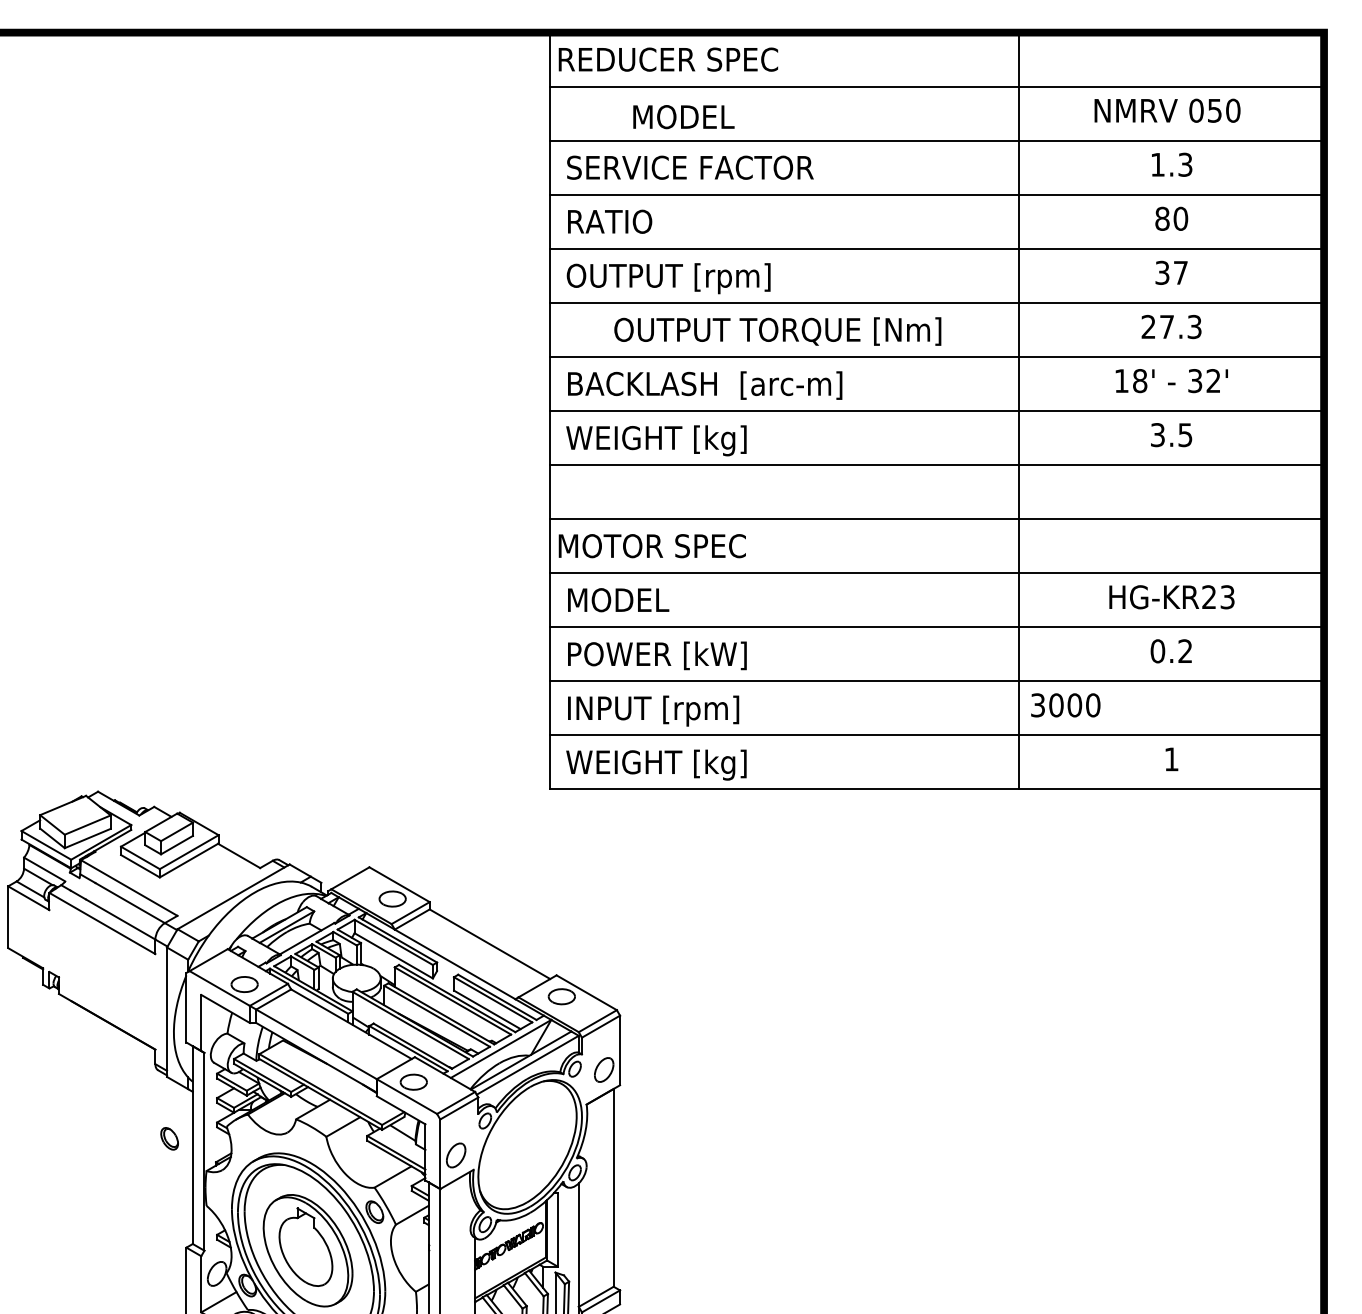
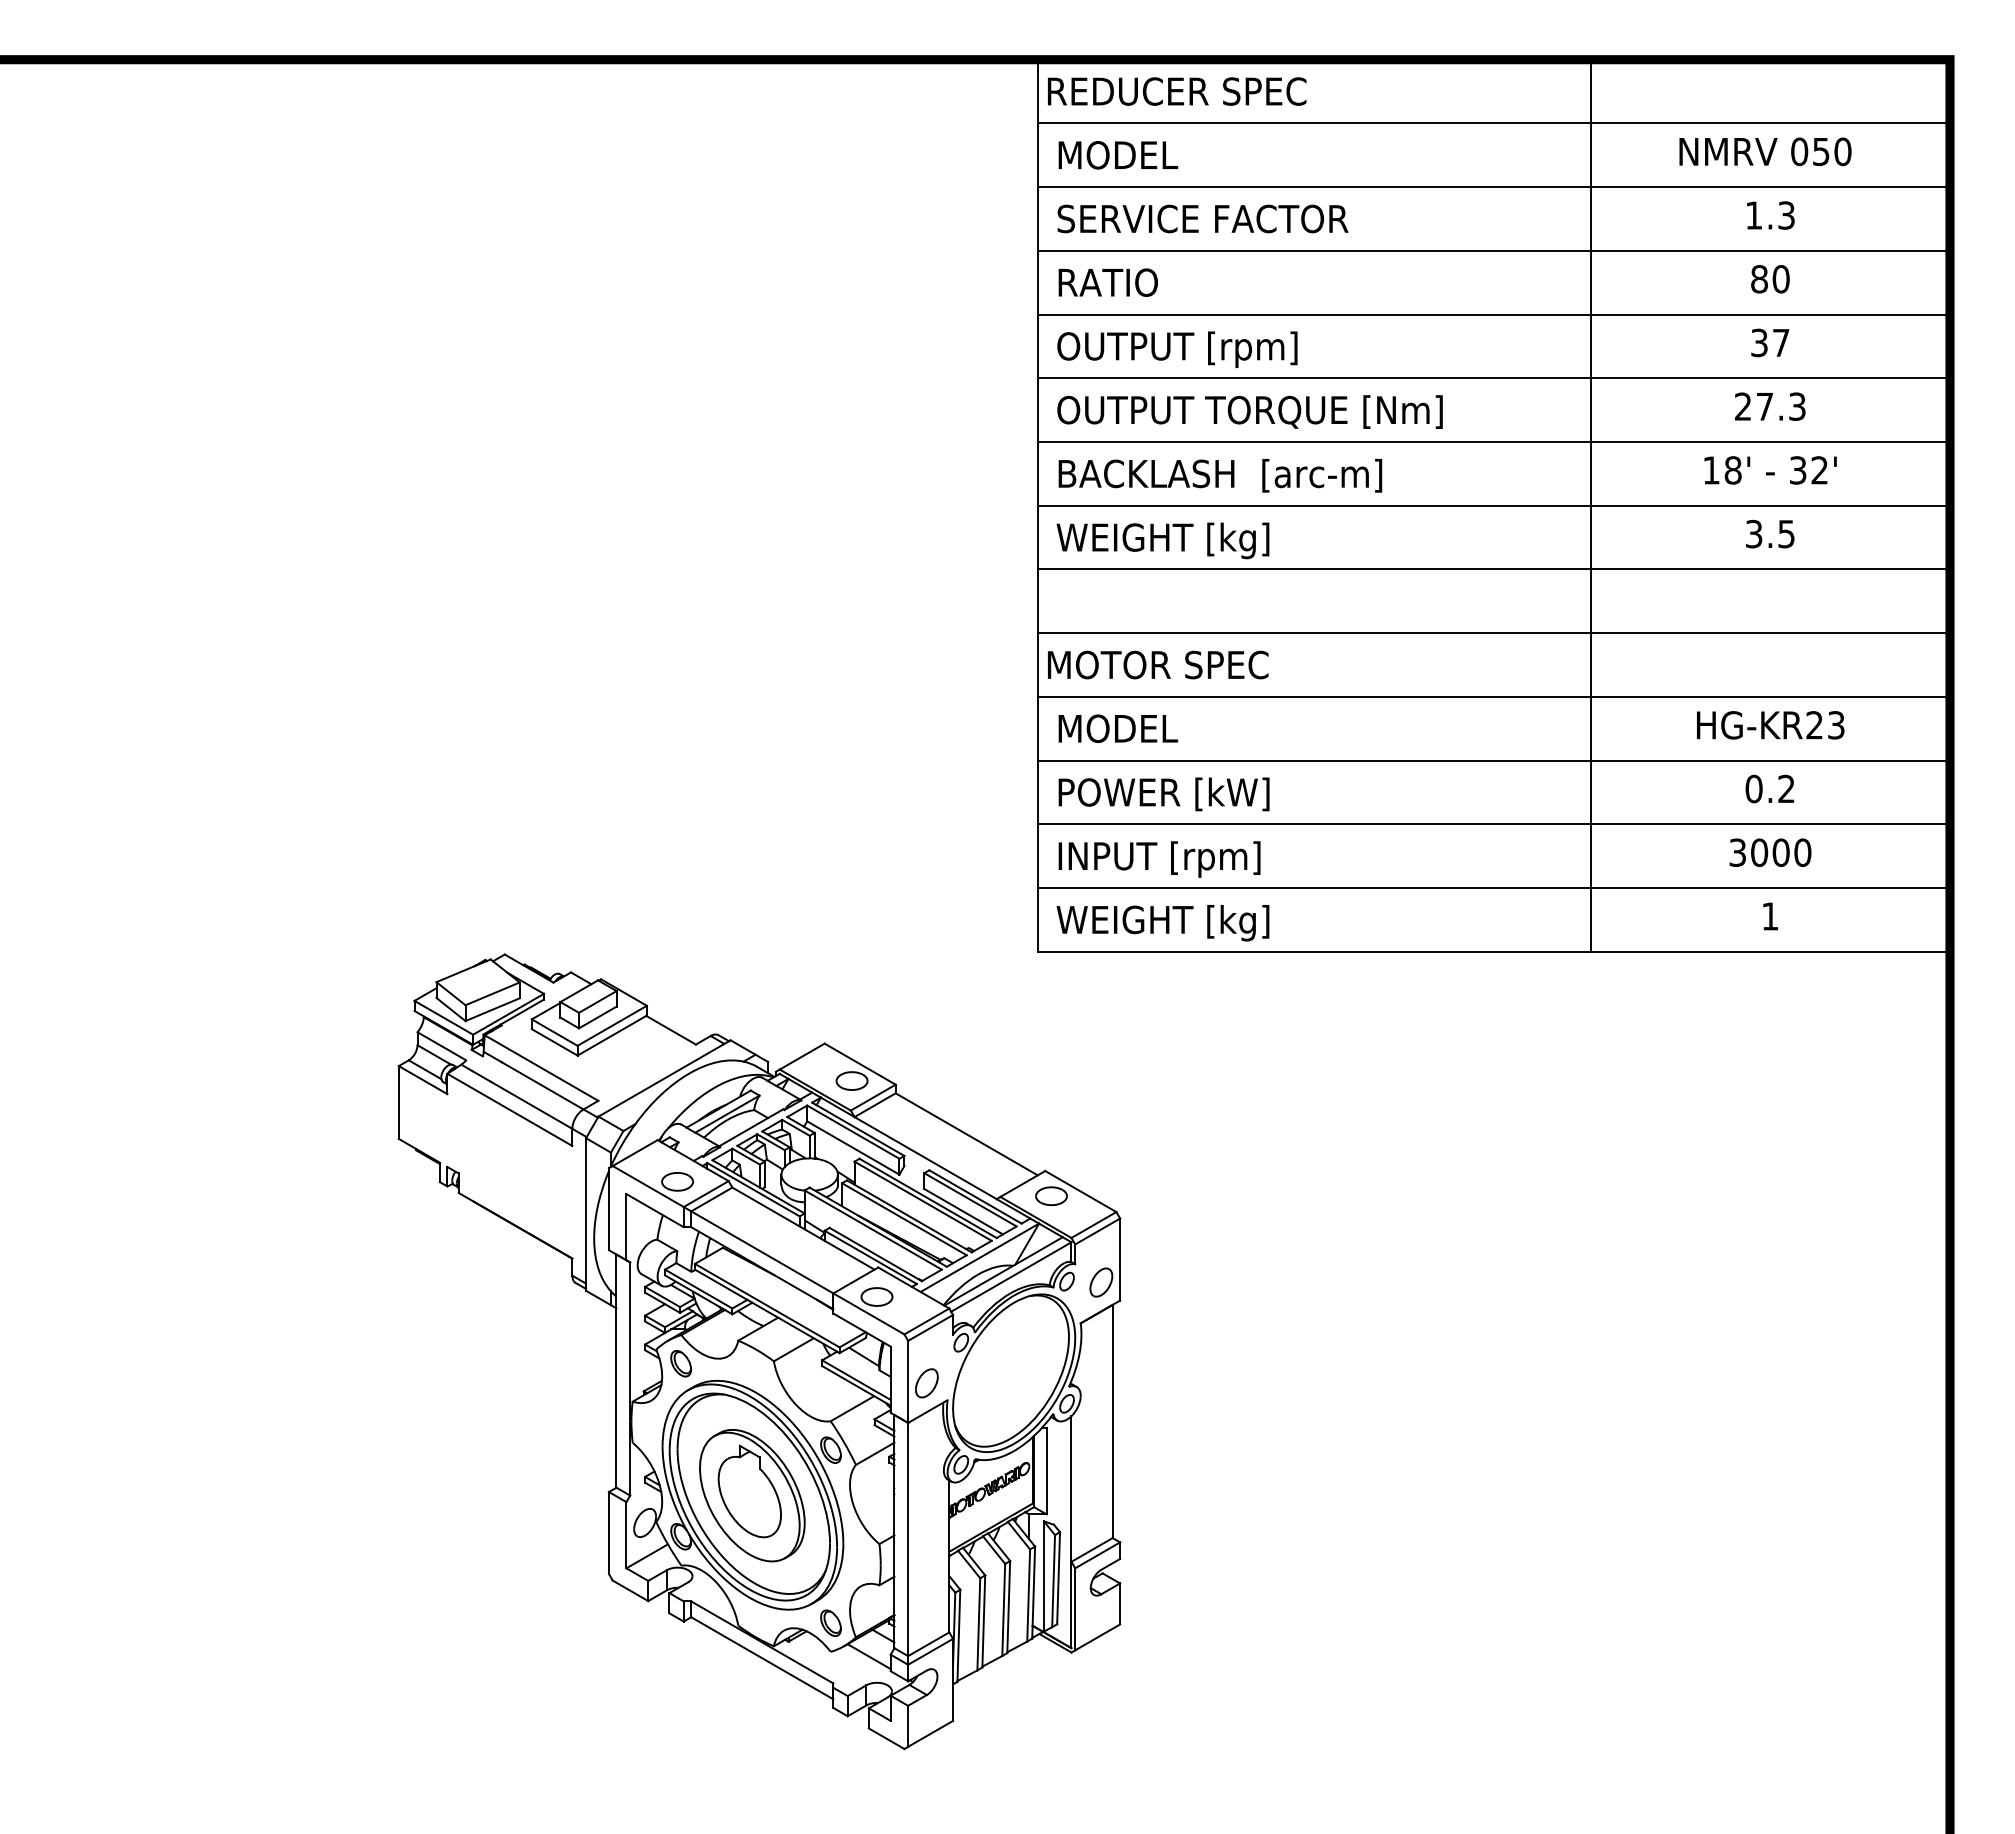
text: (684, 117) -> (1118, 155), moved
text: (777, 331) -> (1249, 411), moved
text: (1065, 705) -> (1770, 852), moved
part: (169, 1138) -> (680, 1363), moved

